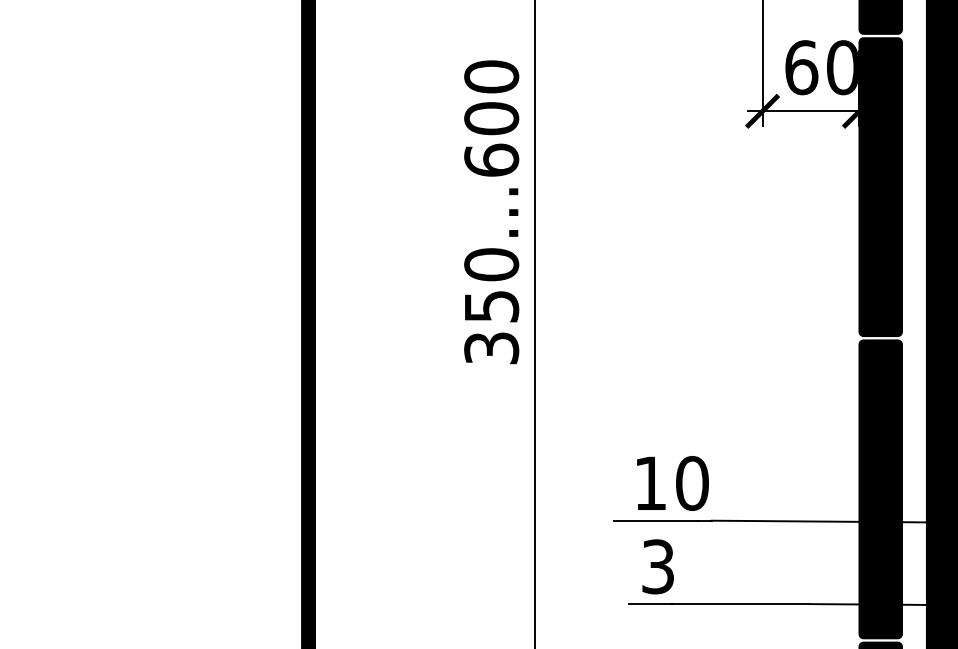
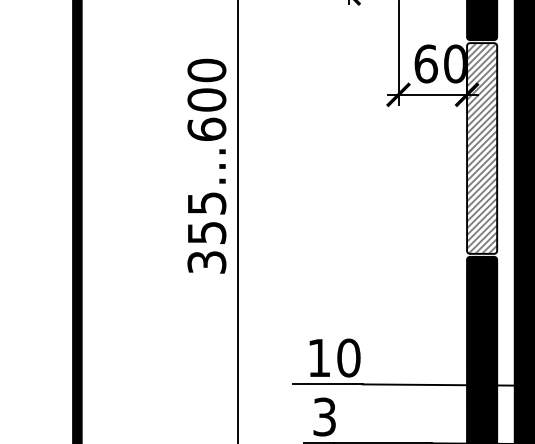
fill: (880, 187) -> (481, 148), removed
text: (491, 264) -> (206, 203), 350...600 -> 355...600

